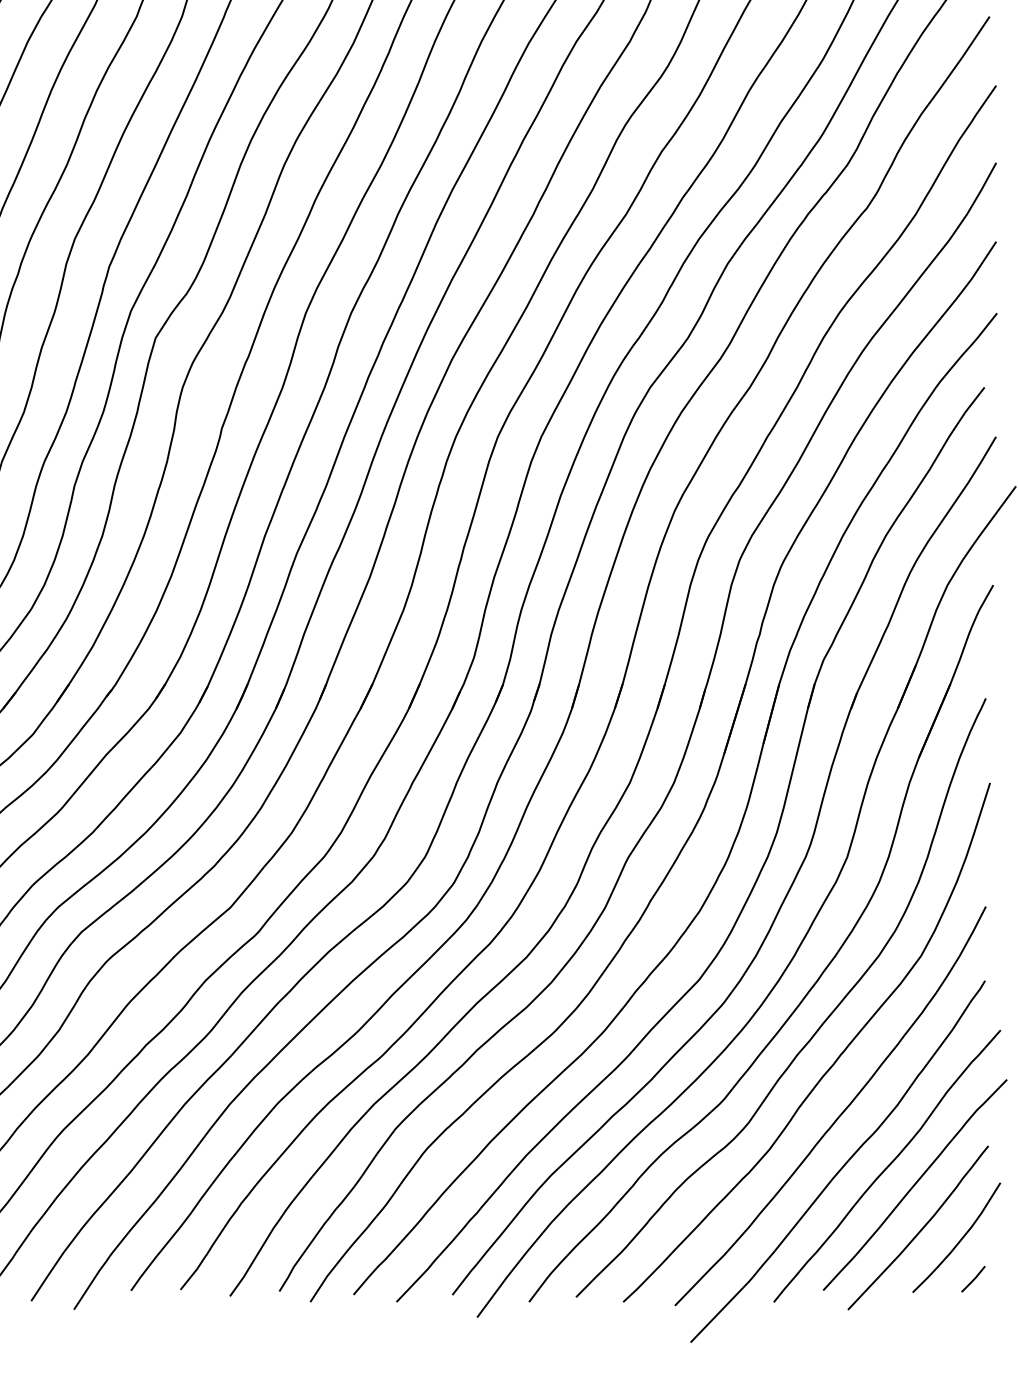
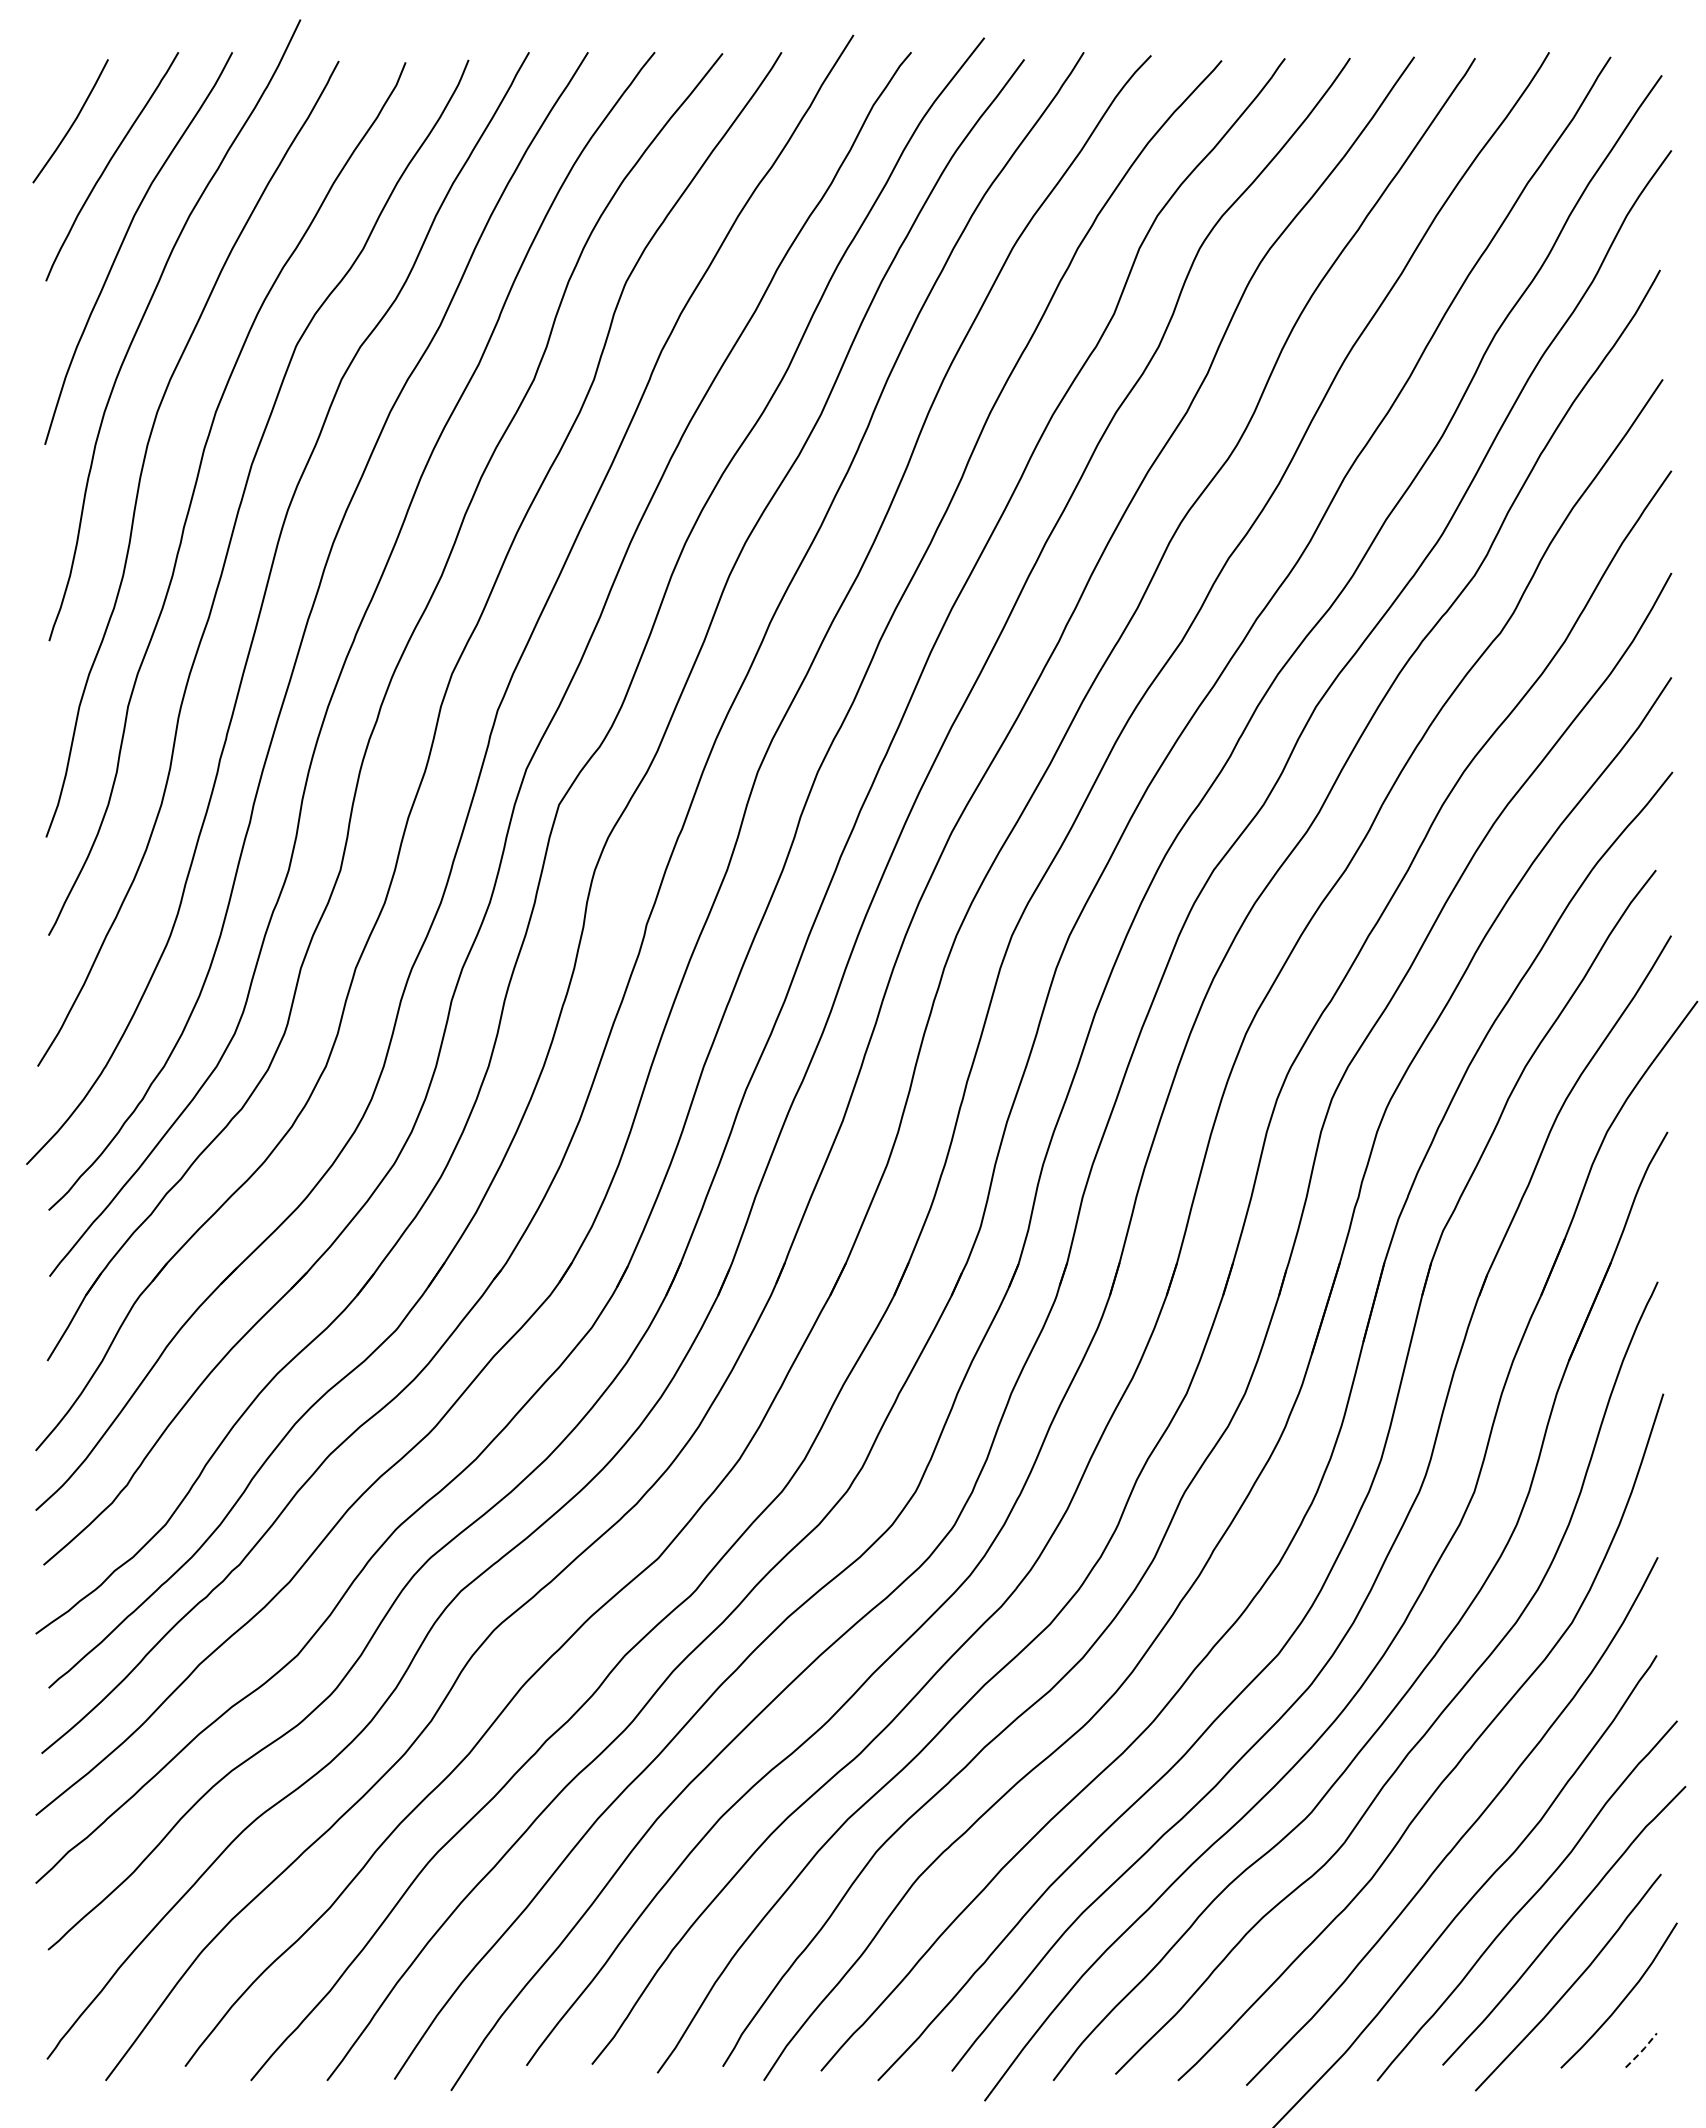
line: (974, 1279) -> (1642, 2050), solid -> dashed

